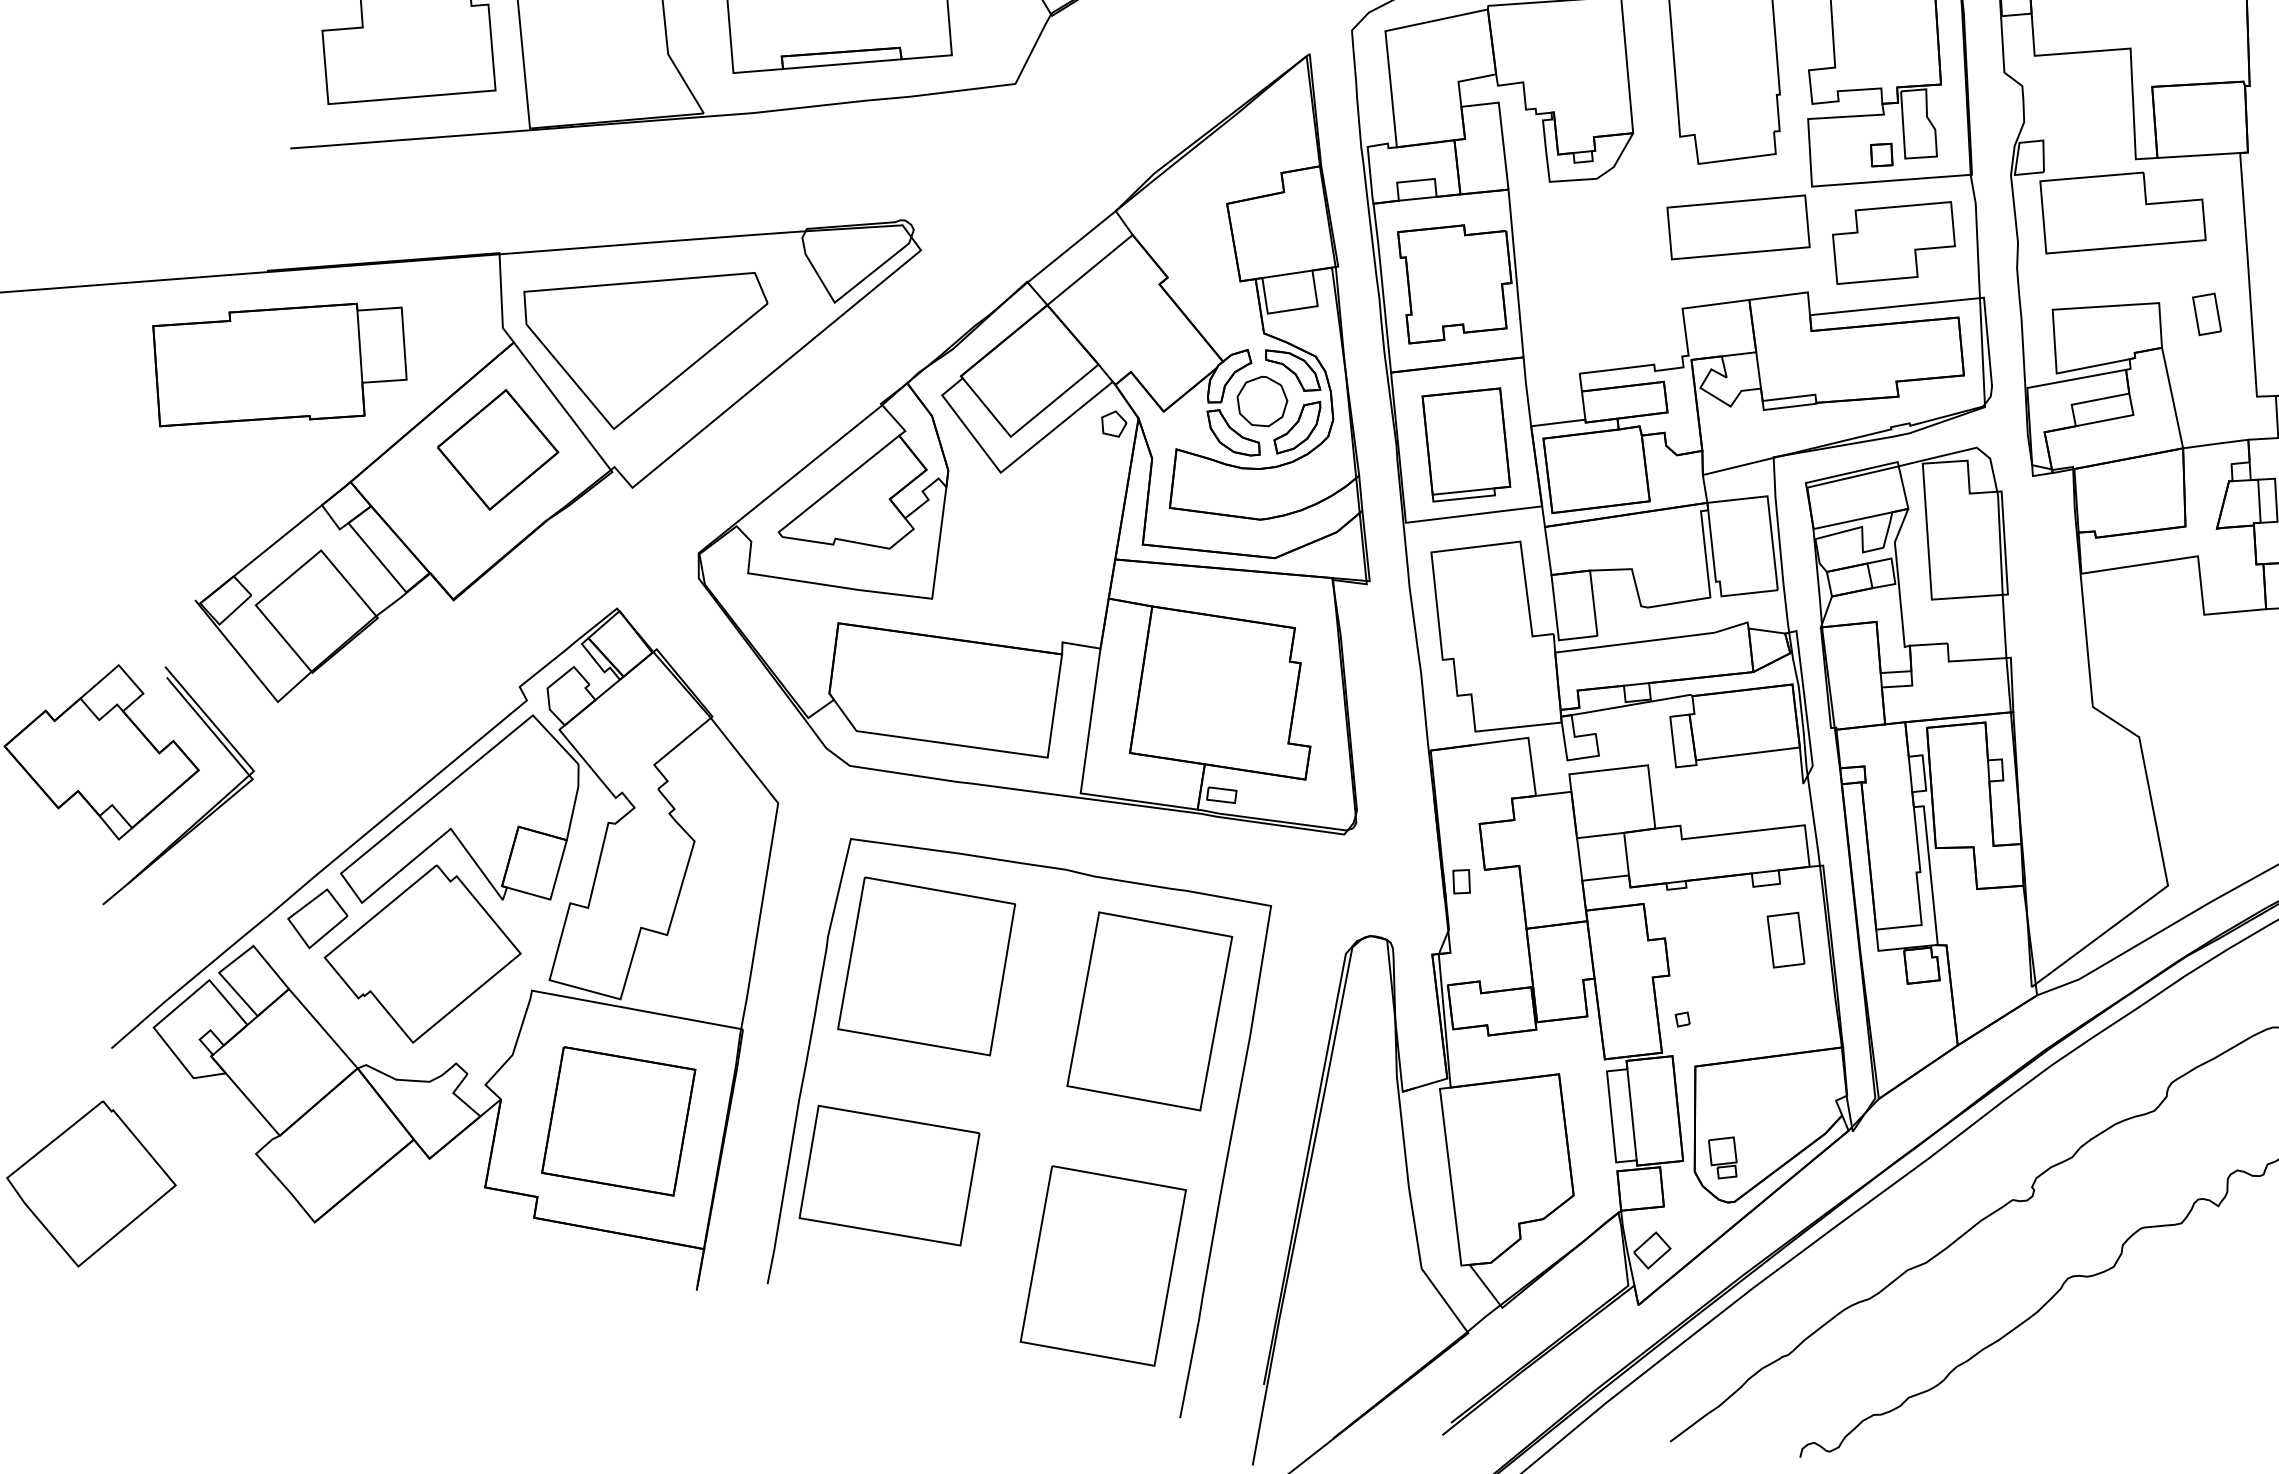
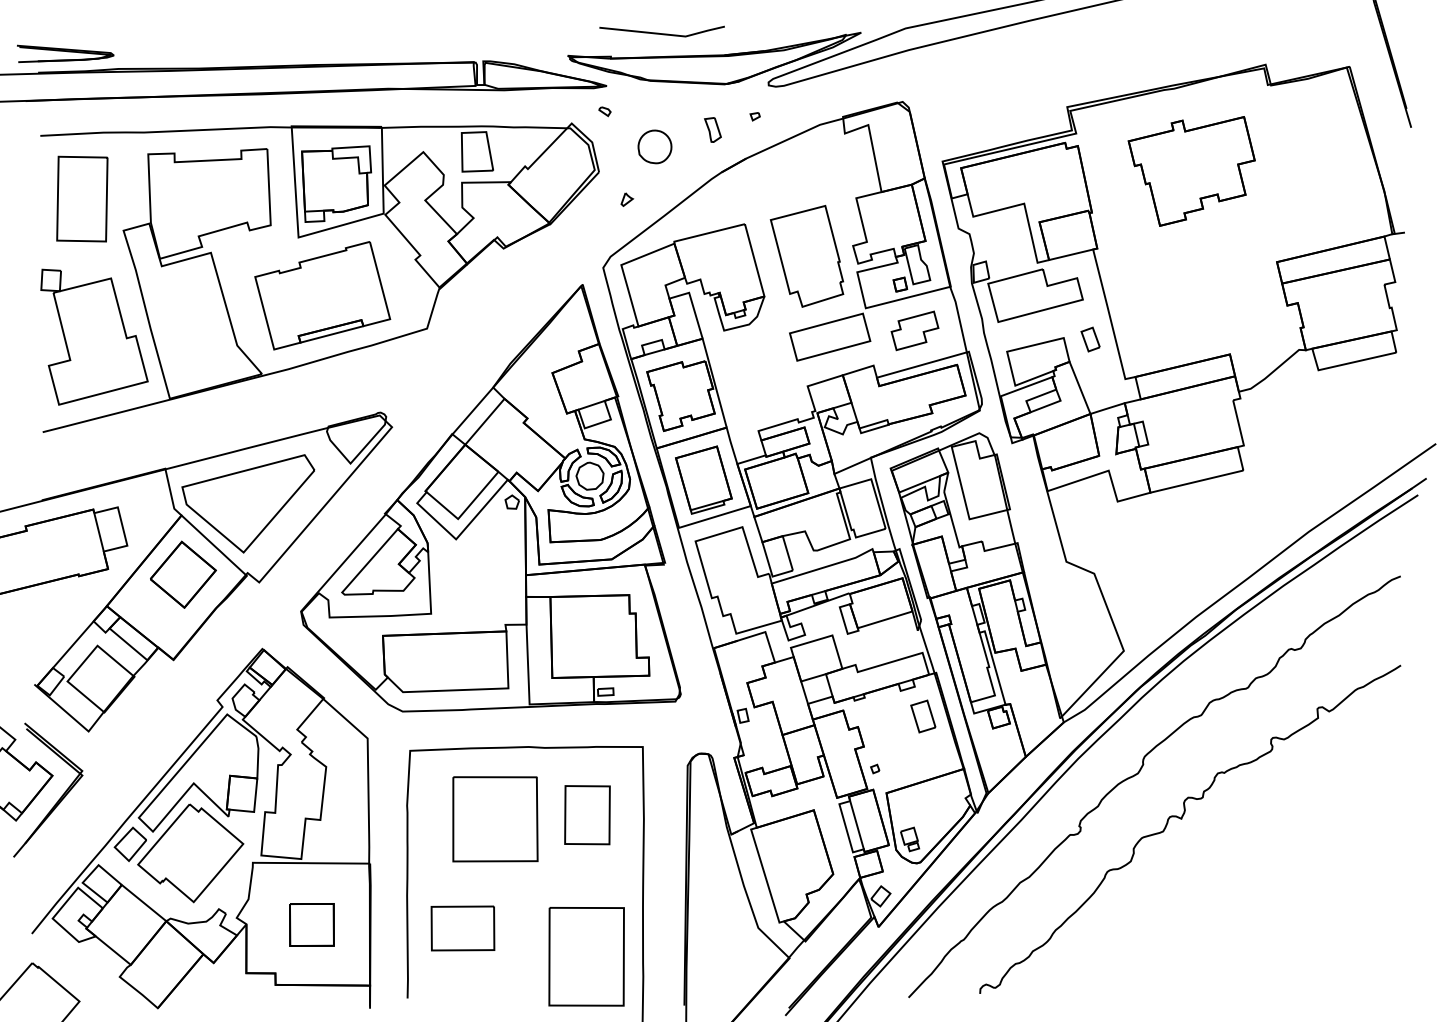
part: (1892, 242) -> (914, 330), size x0.7
part: (927, 966) -> (495, 819), moved
part: (1150, 1009) -> (587, 814), size x0.6
part: (618, 1120) -> (311, 924), size x0.6
part: (888, 1175) -> (462, 928), size x0.7

